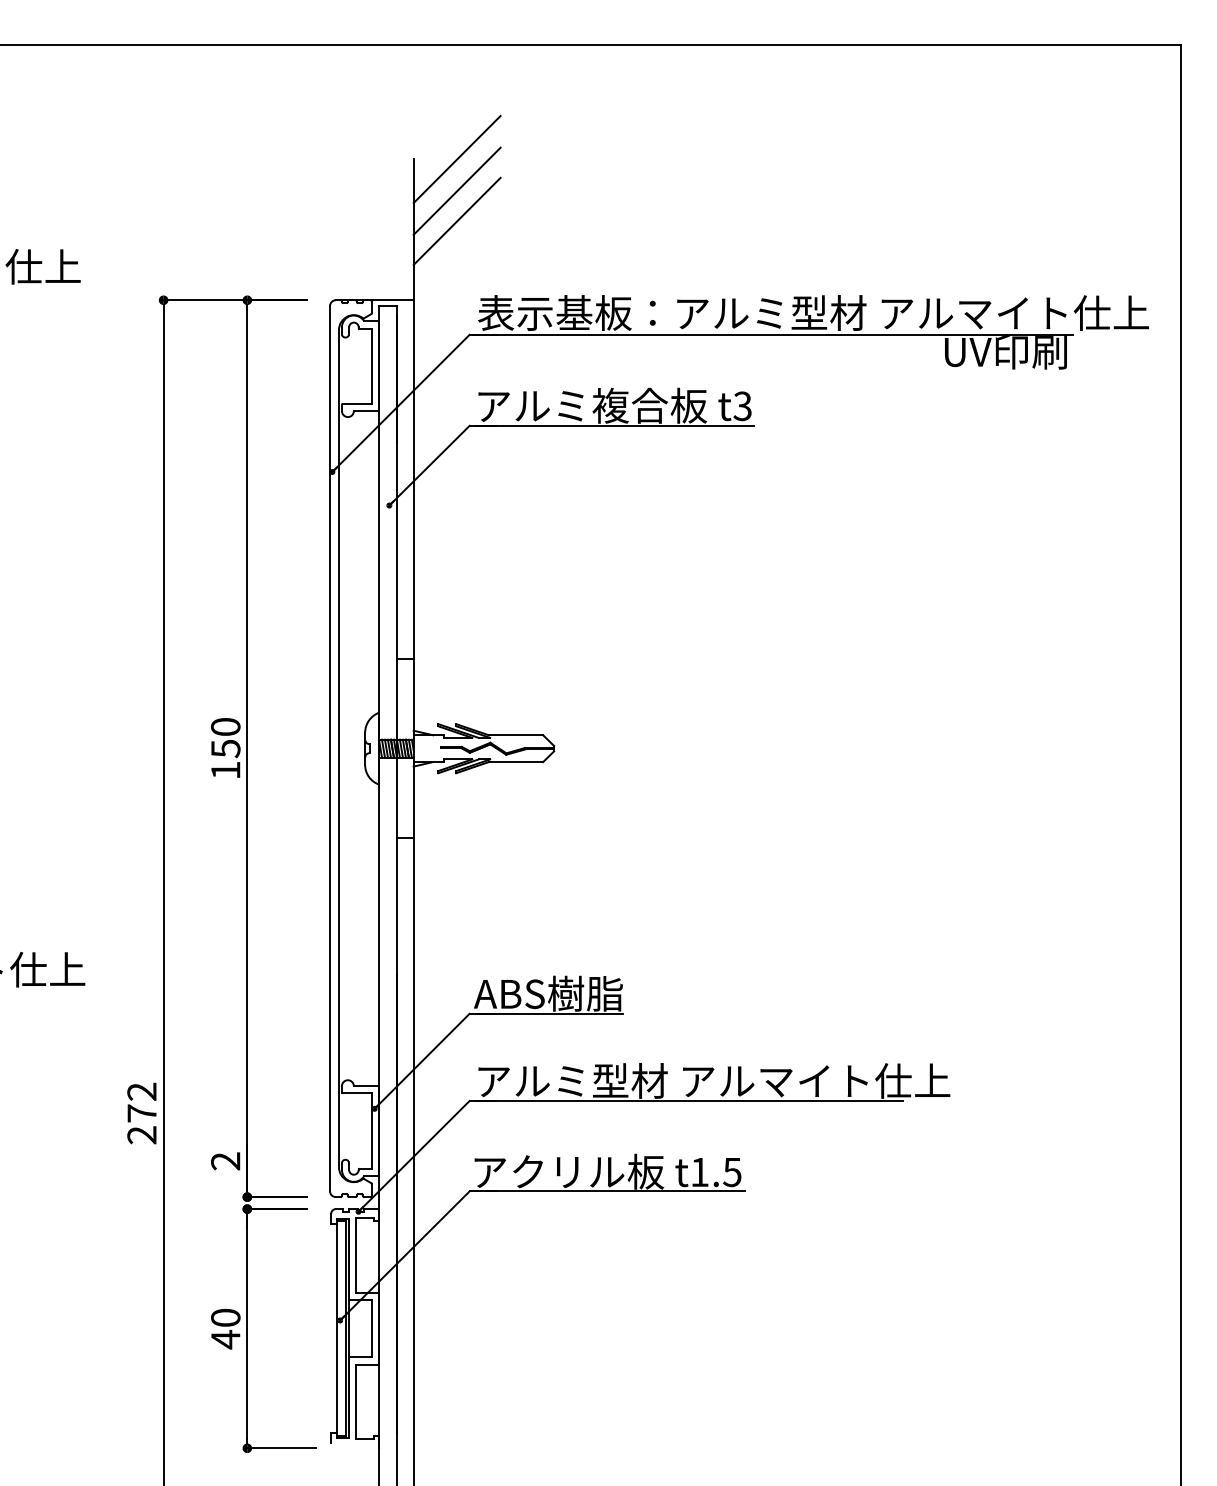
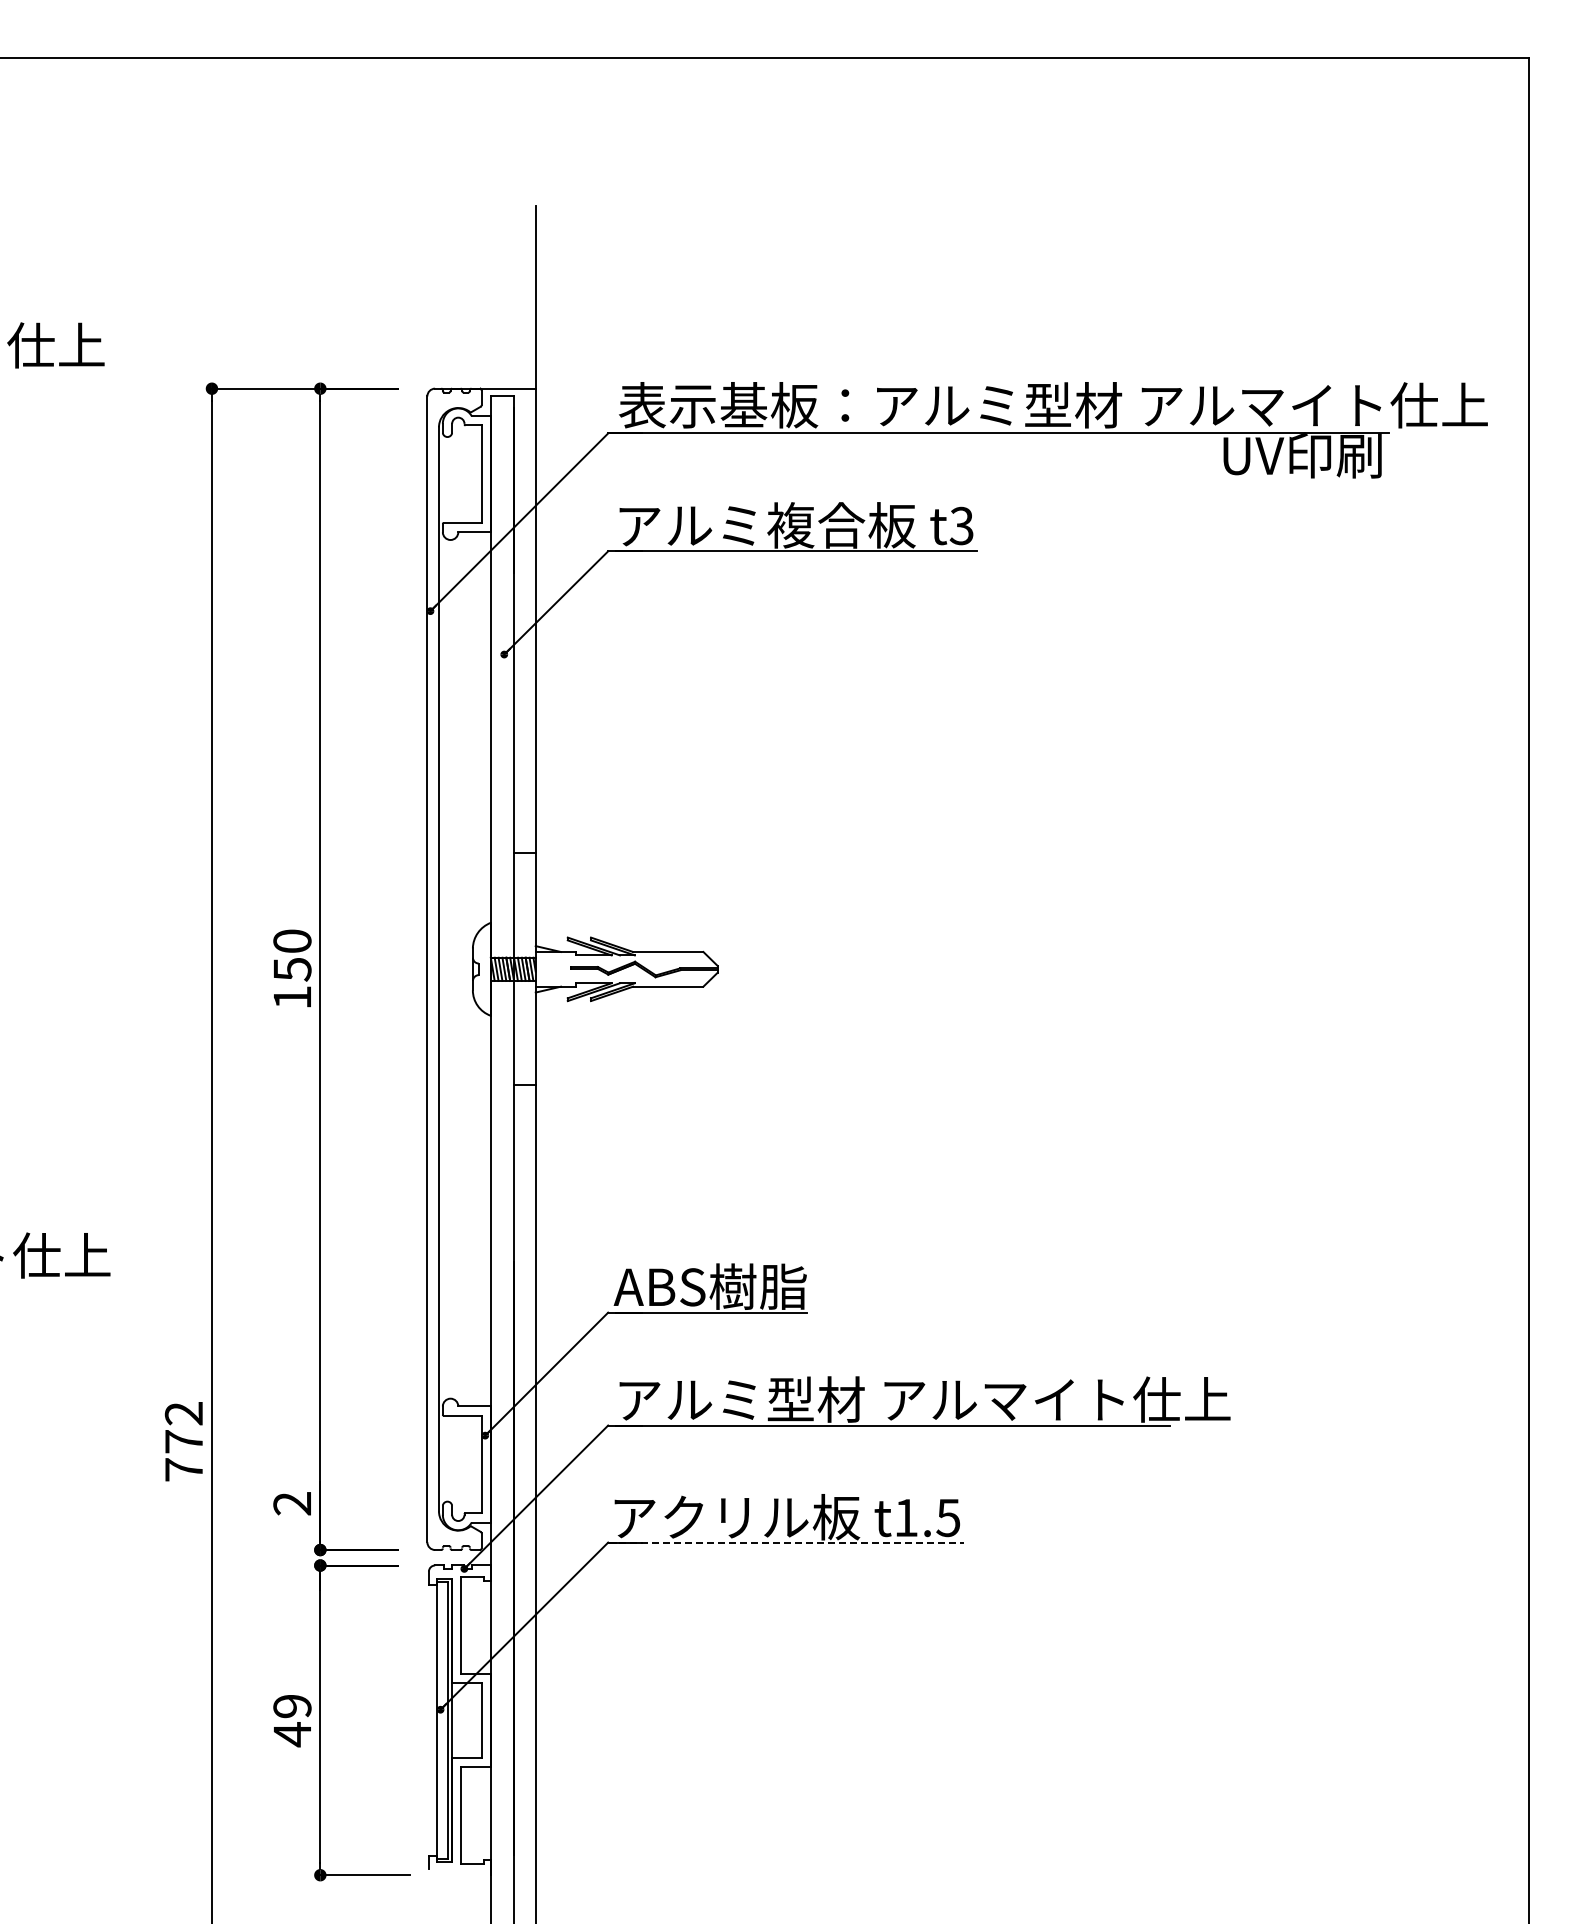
line: (456, 159) -> (591, 206), removed
line: (456, 191) -> (591, 247), removed
line: (456, 221) -> (591, 286), removed
text: (141, 1134) -> (183, 1469), 272 -> 772
line: (607, 1191) -> (786, 1542), solid -> dashed
text: (225, 1317) -> (292, 1706), 40 -> 49

